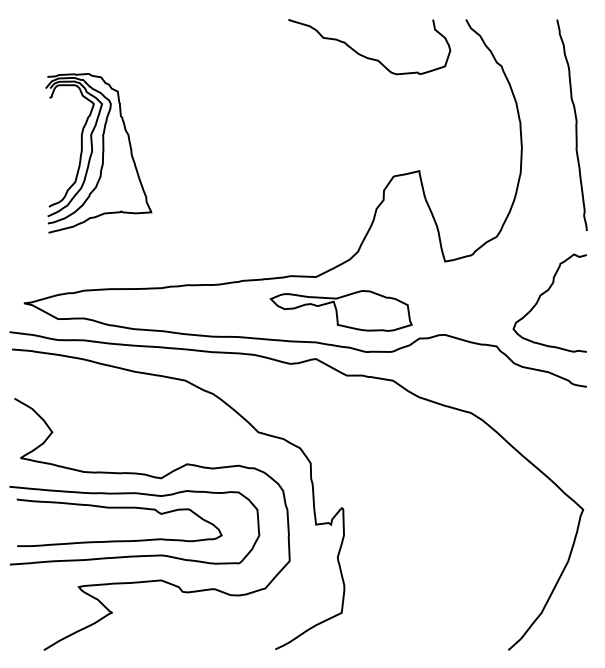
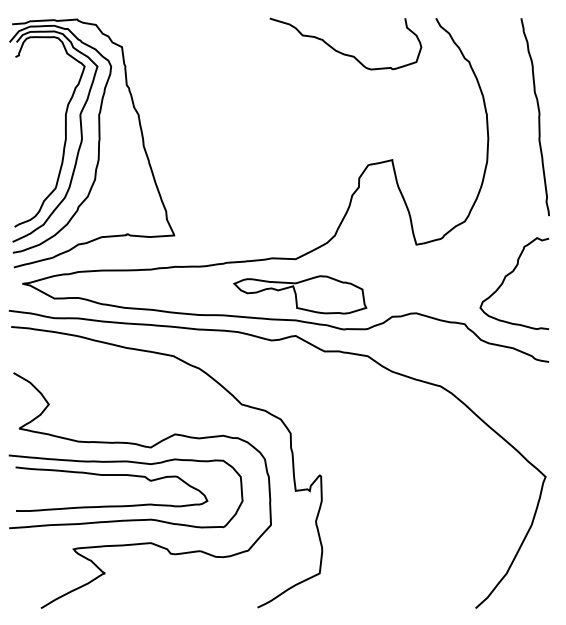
part: (98, 153) -> (92, 143), size x1.67
part: (341, 310) -> (300, 294), moved

